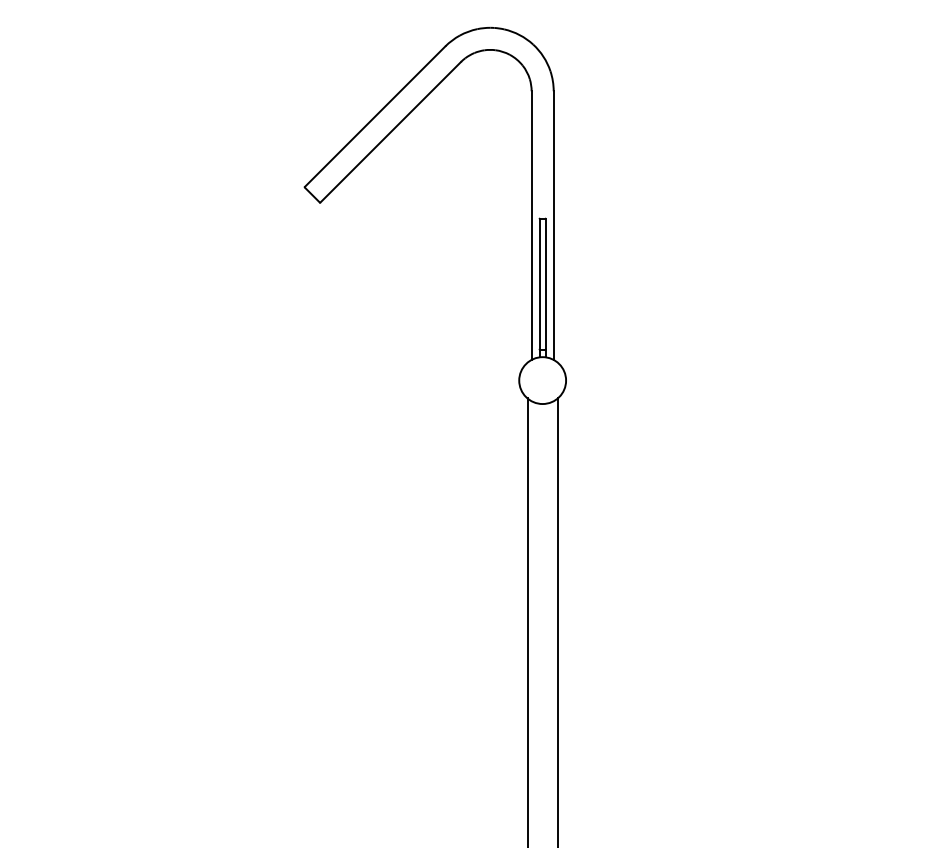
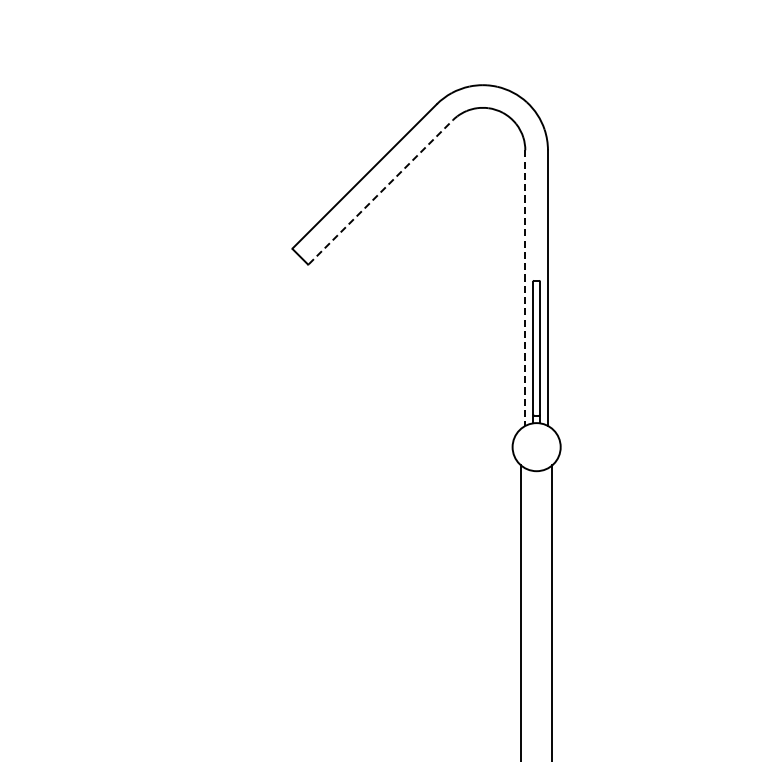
line: (391, 131) -> (381, 191), solid -> dashed
line: (531, 226) -> (525, 289), solid -> dashed

